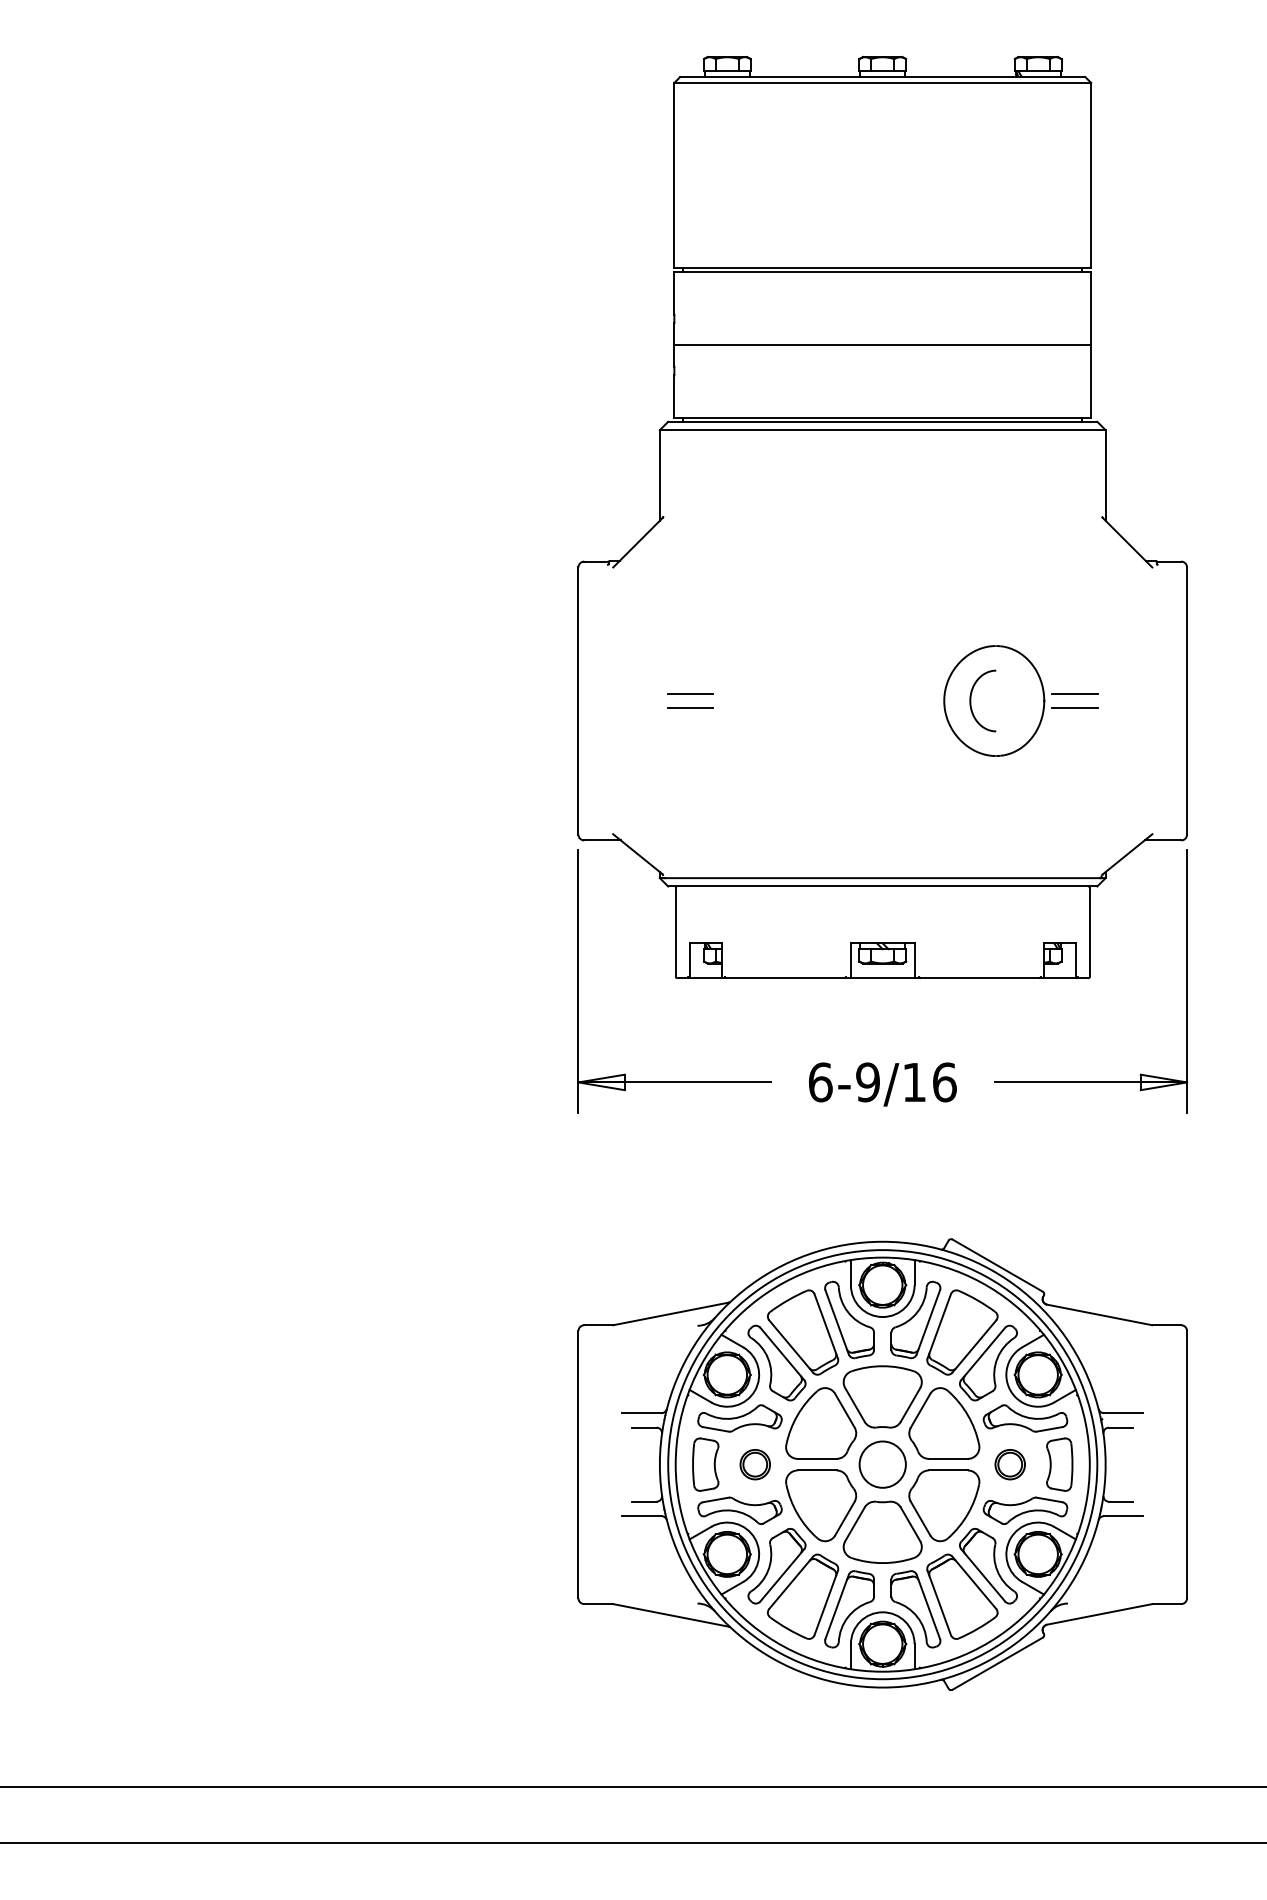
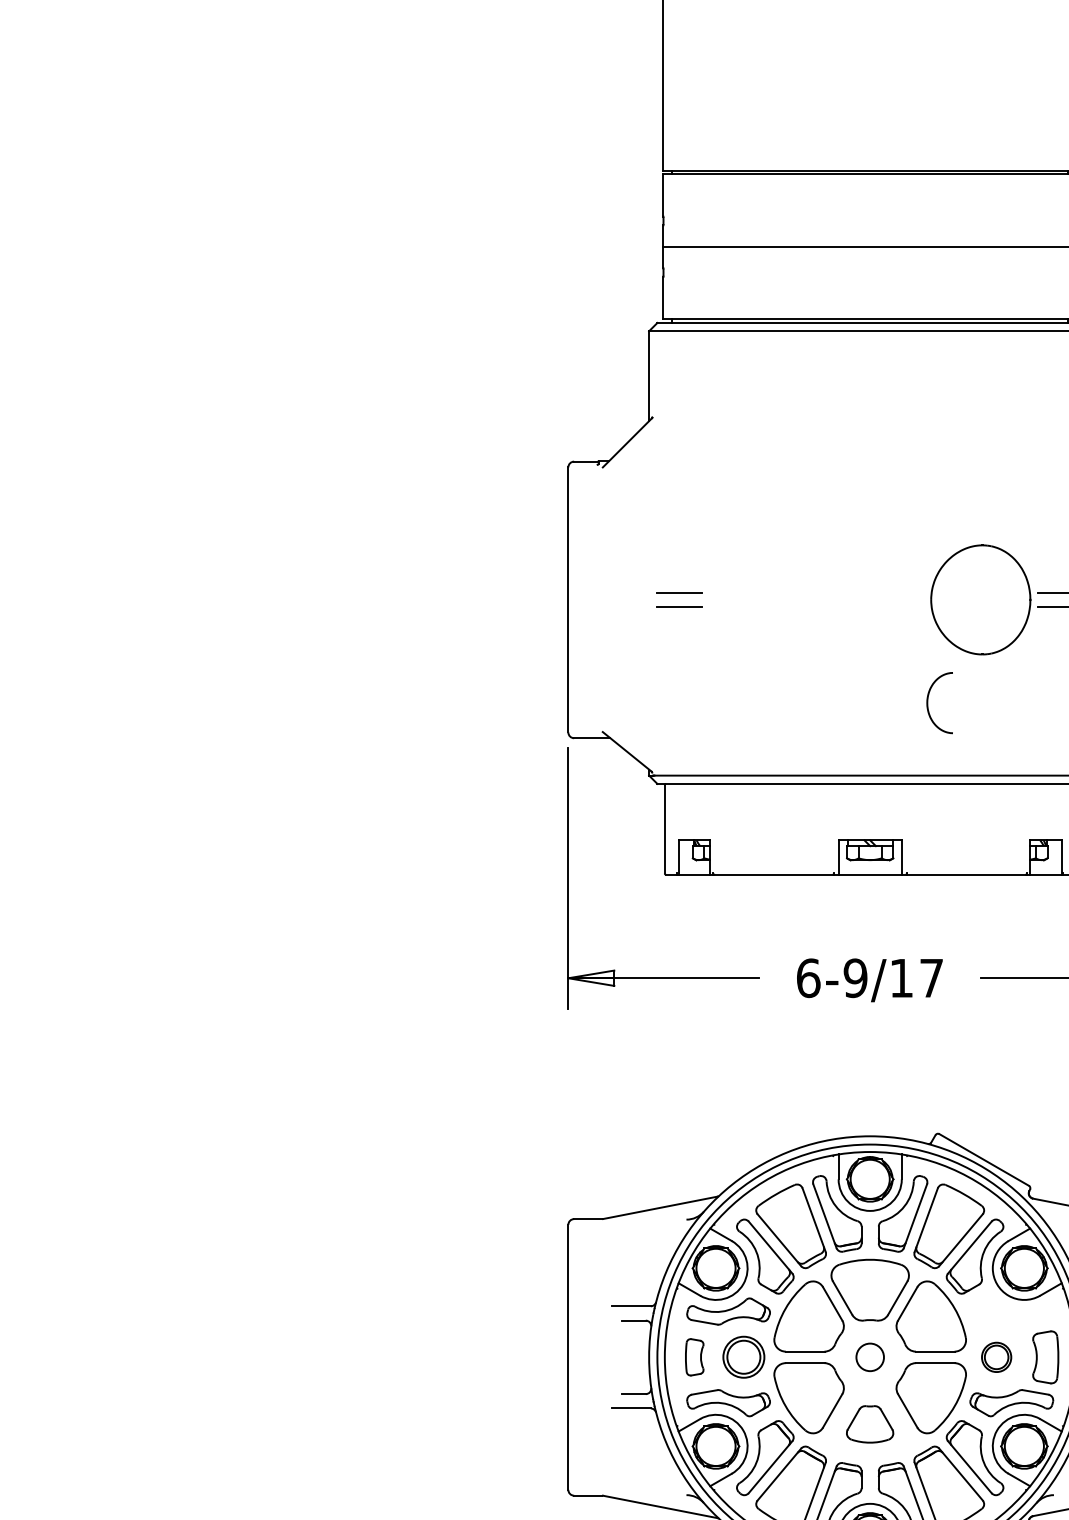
curve: (971, 700) -> (928, 702), moved
text: (944, 1082) -> (931, 978), 6-9/16 -> 6-9/17
part: (1025, 1418) -> (1011, 1311), removed
part: (705, 1464) -> (694, 1357), size x0.7
part: (754, 1464) -> (742, 1357), size x1.4
circle: (882, 1464) -> (869, 1357), size x0.6
part: (882, 1531) -> (869, 1423), size x0.6

